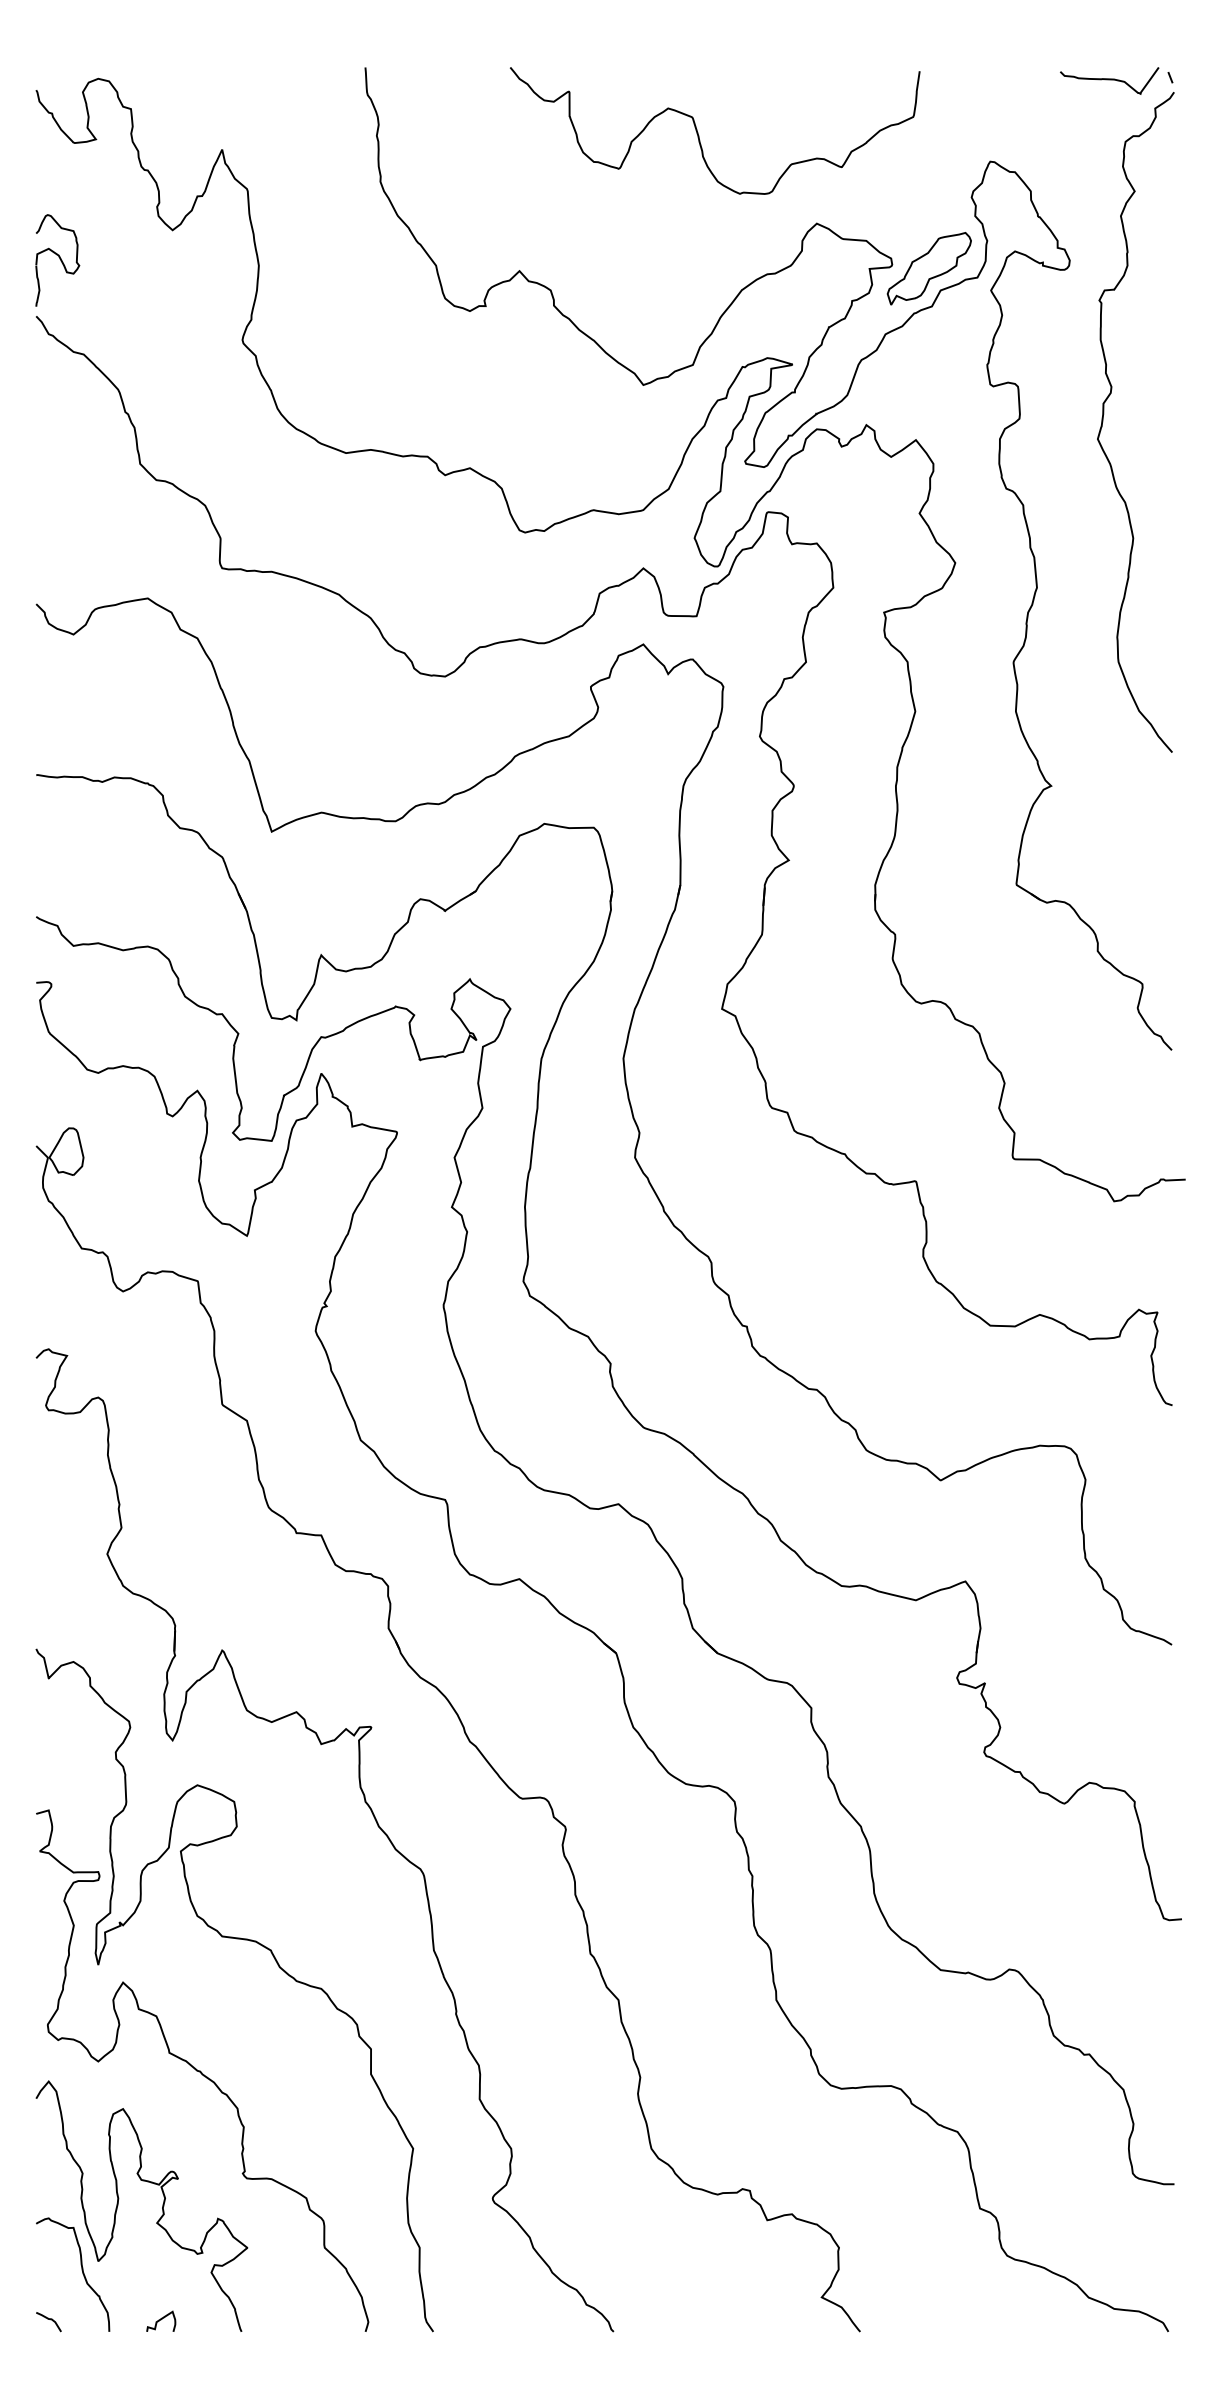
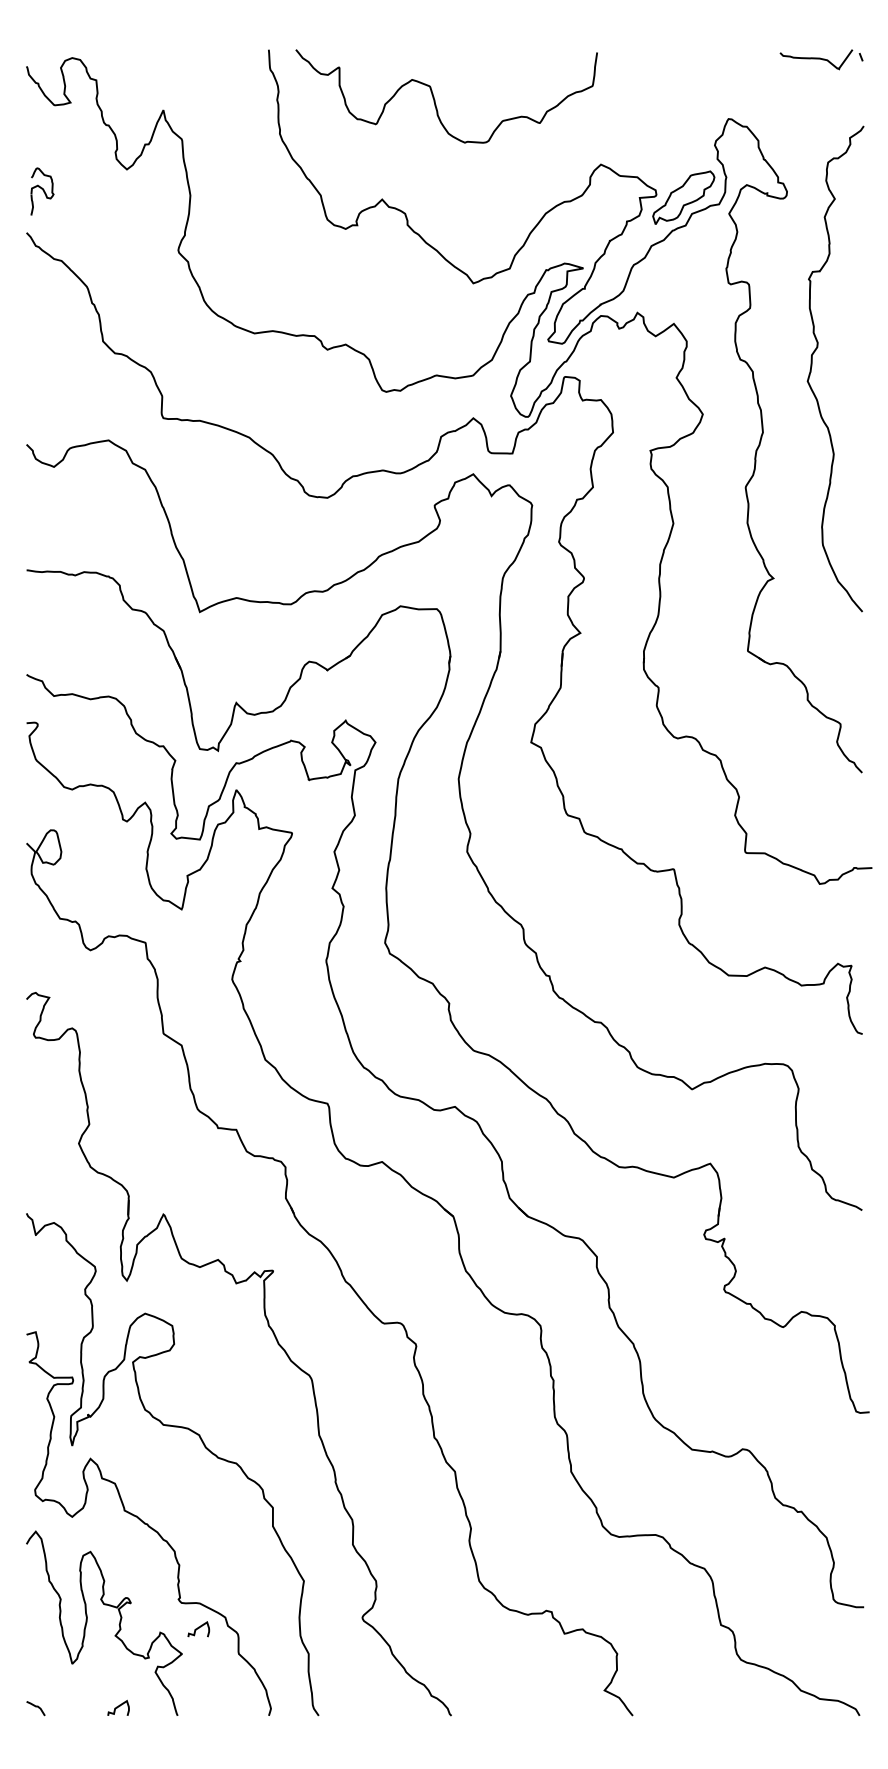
curve: (699, 135) -> (435, 99), moved
part: (57, 260) -> (42, 191), size x0.7
curve: (1103, 422) -> (811, 369), moved
curve: (270, 2213) -> (198, 1628), added
curve: (81, 2270) -> (59, 1670), removed

